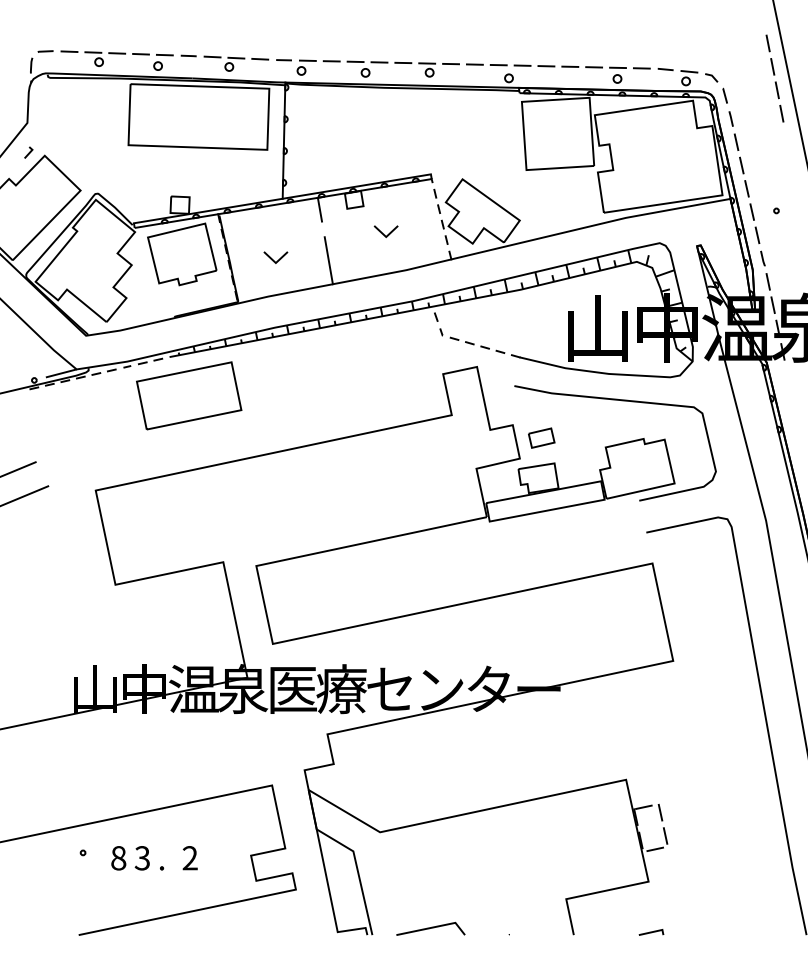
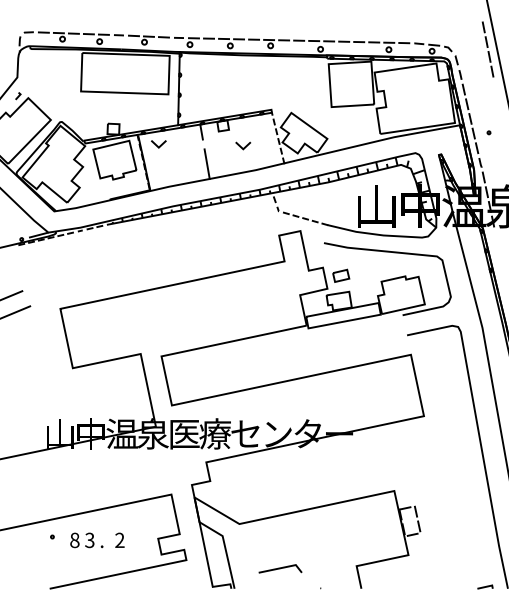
line: (273, 259) -> (157, 145), moved
part: (189, 396) -> (119, 249), removed
line: (431, 928) -> (280, 568), moved
line: (651, 931) -> (485, 586), moved

